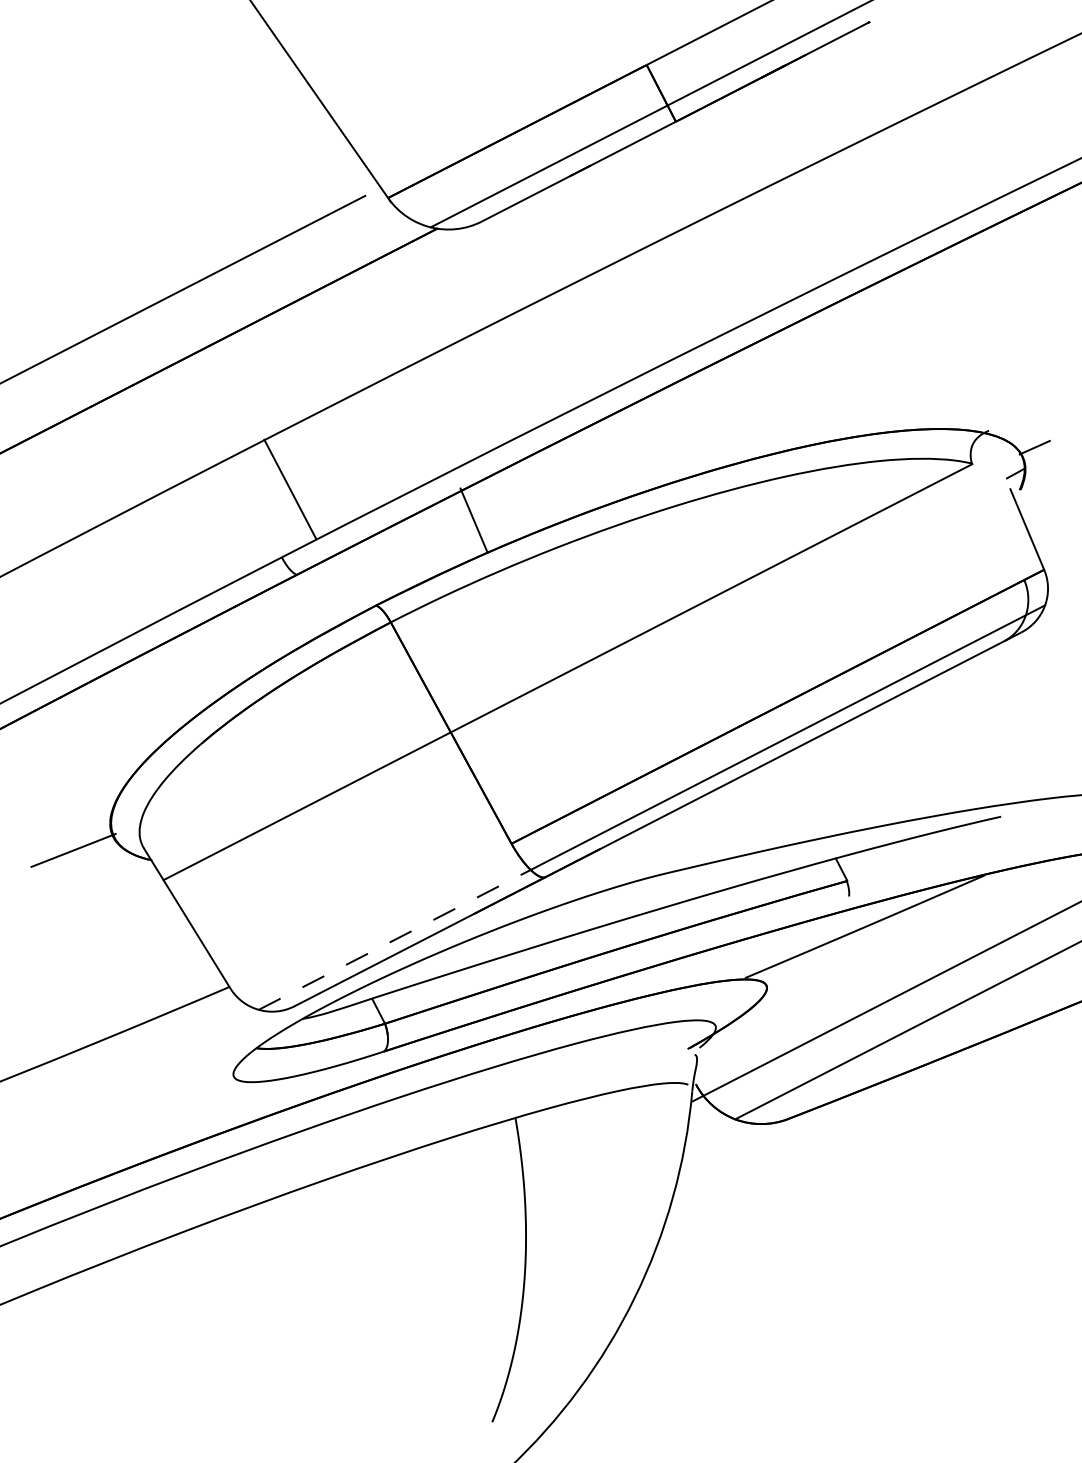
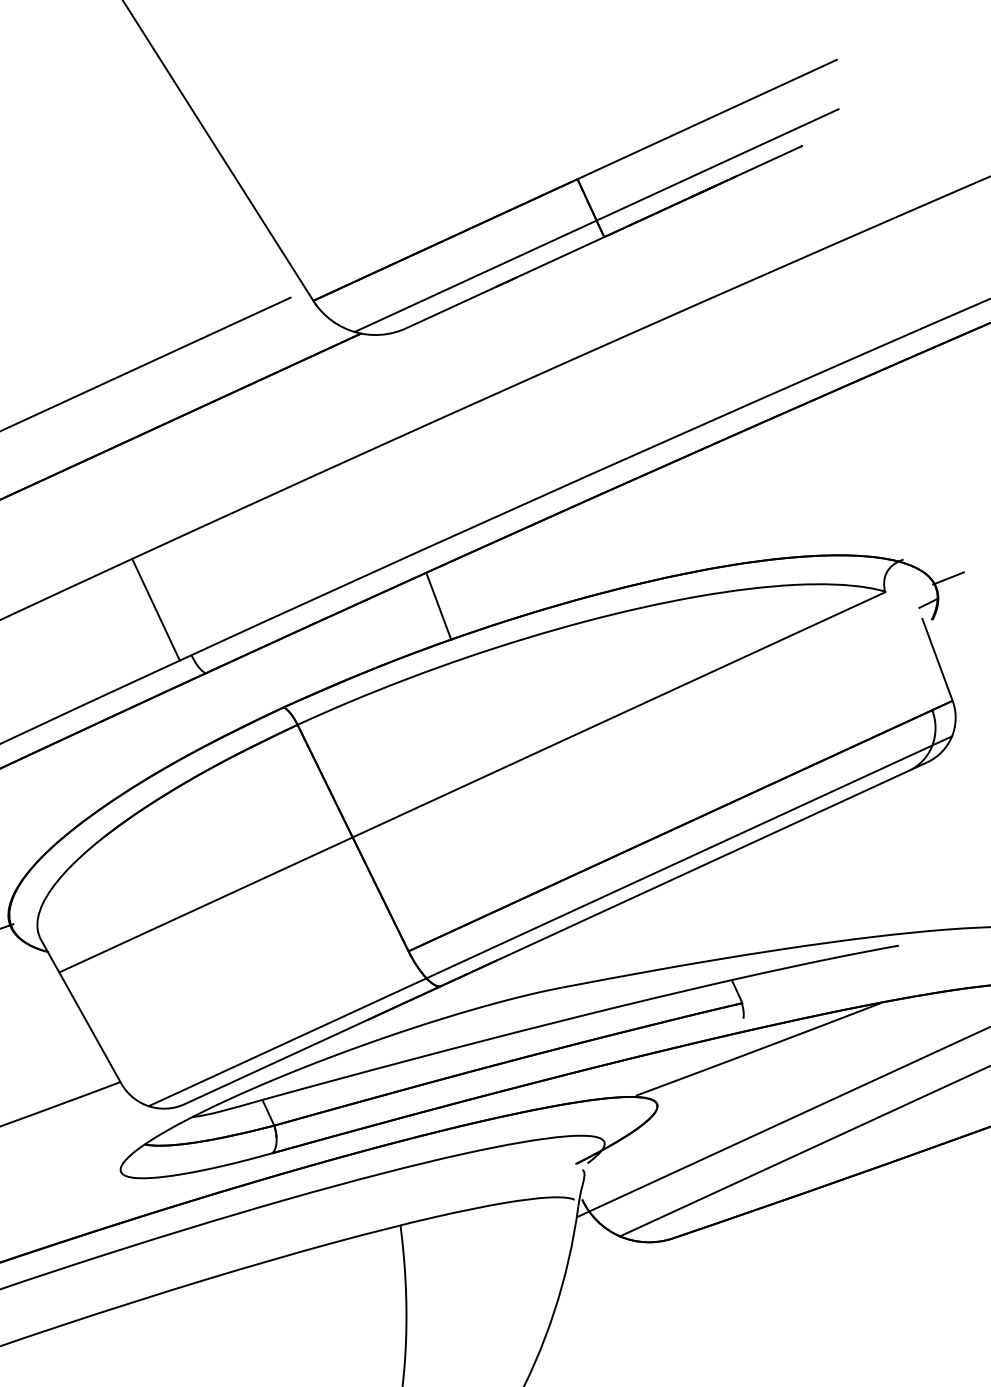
line: (290, 489) -> (156, 609), moved
line: (473, 520) -> (438, 607), moved
line: (394, 939) -> (287, 1041), dashed -> solid

